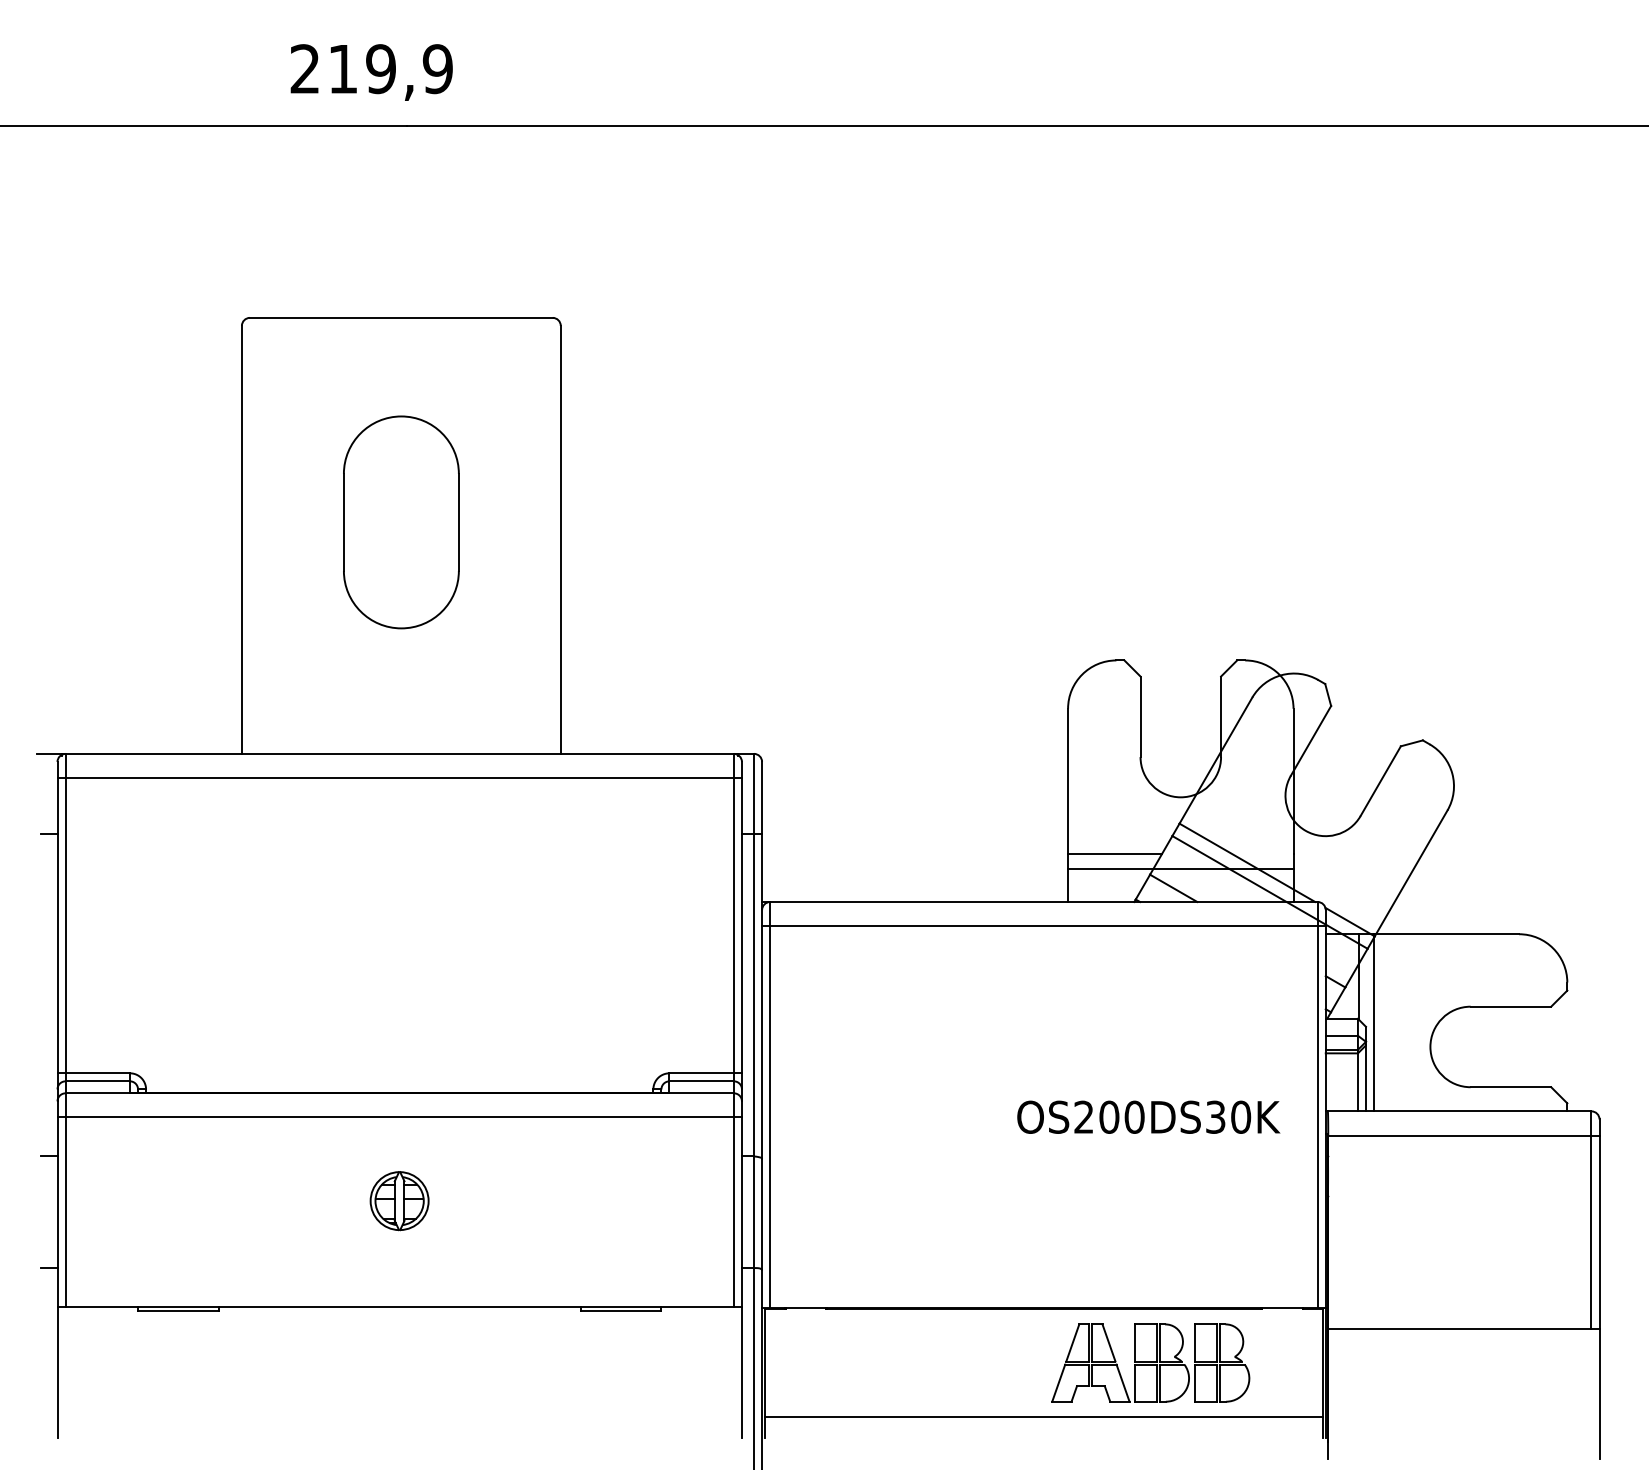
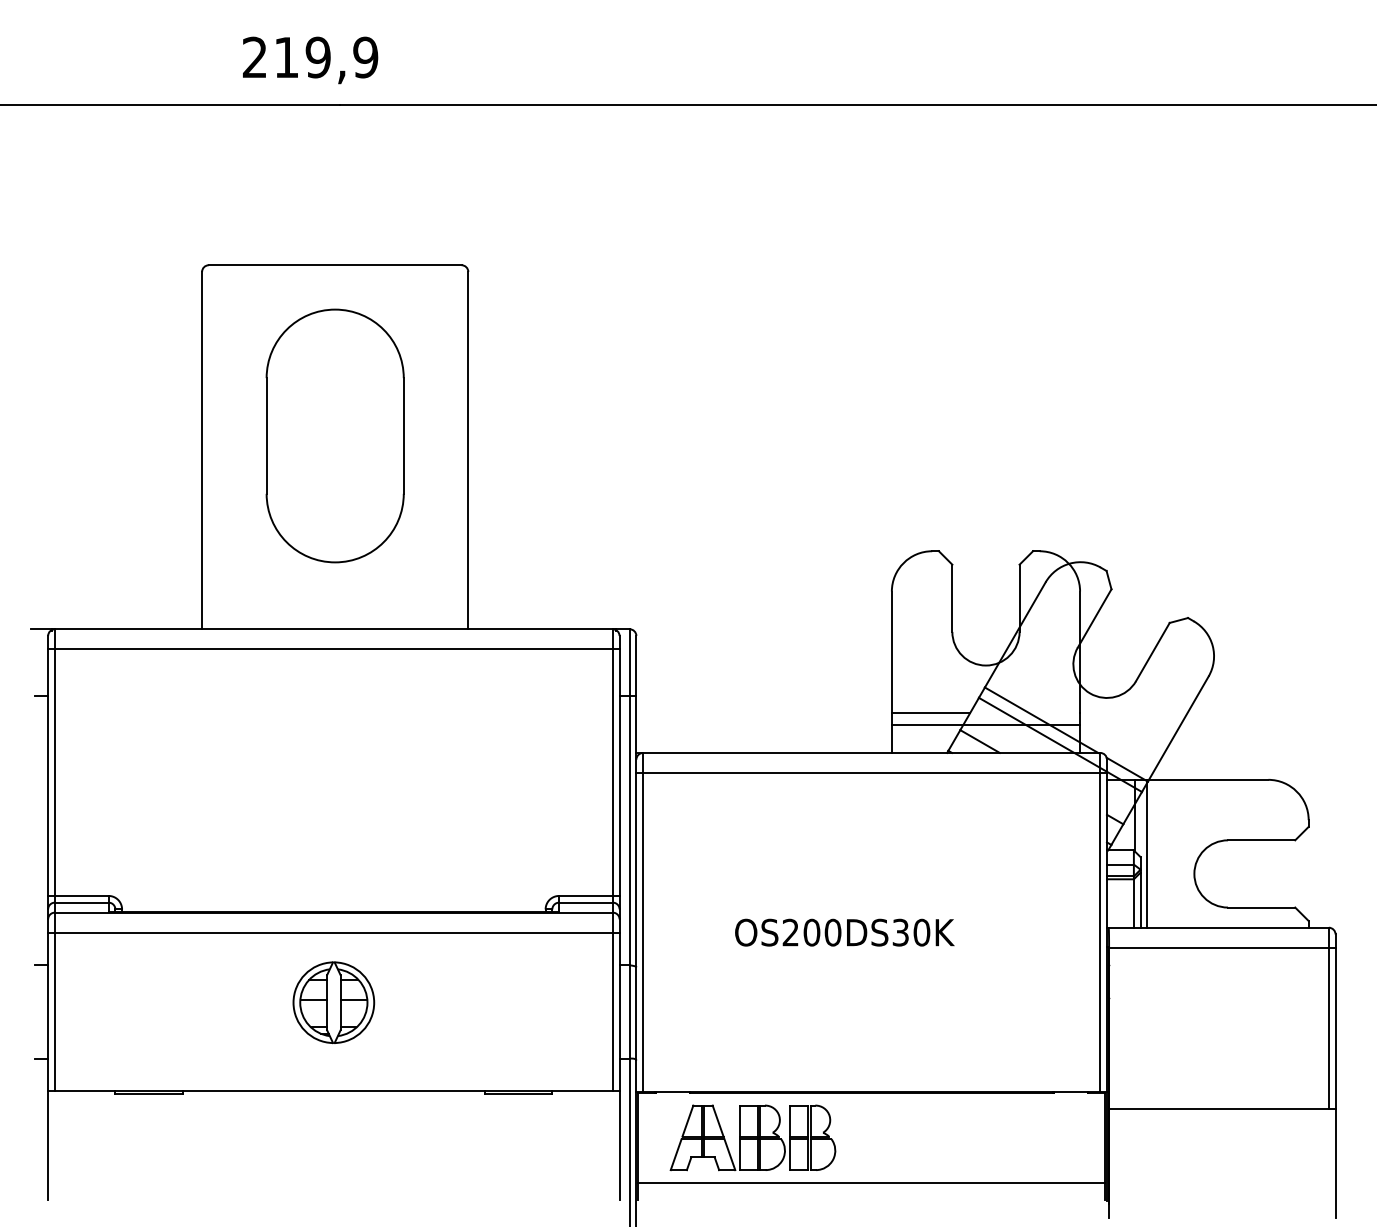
part: (401, 522) -> (335, 436), size x1.43
text: (1148, 1116) -> (844, 932), moved
part: (399, 1200) -> (333, 1002), size x1.67
part: (1150, 1362) -> (752, 1137), moved

